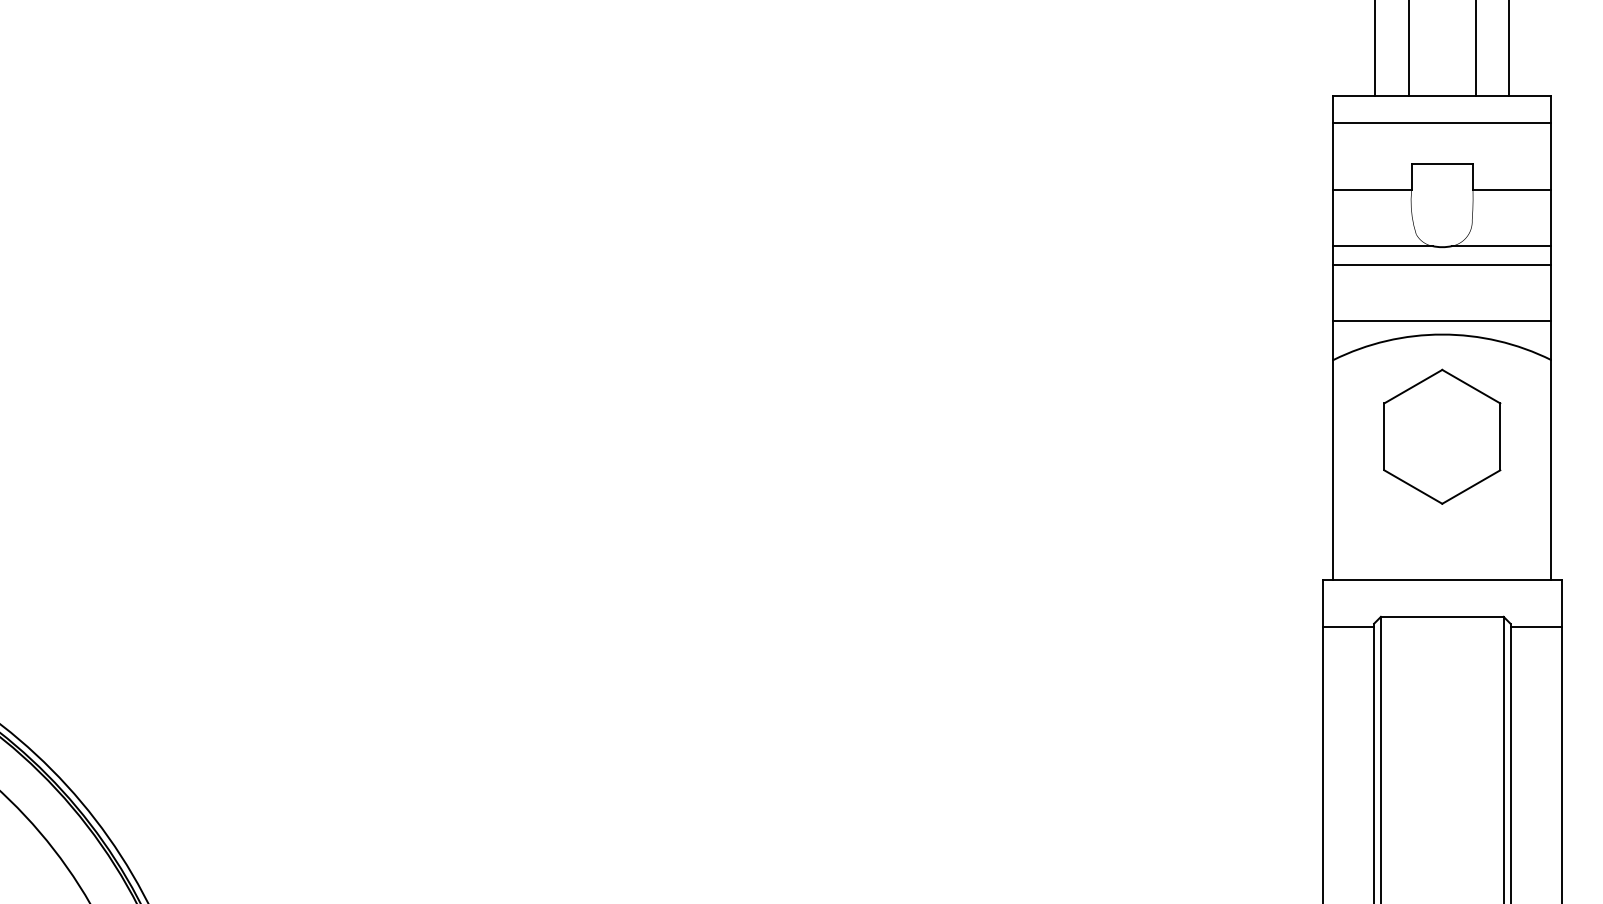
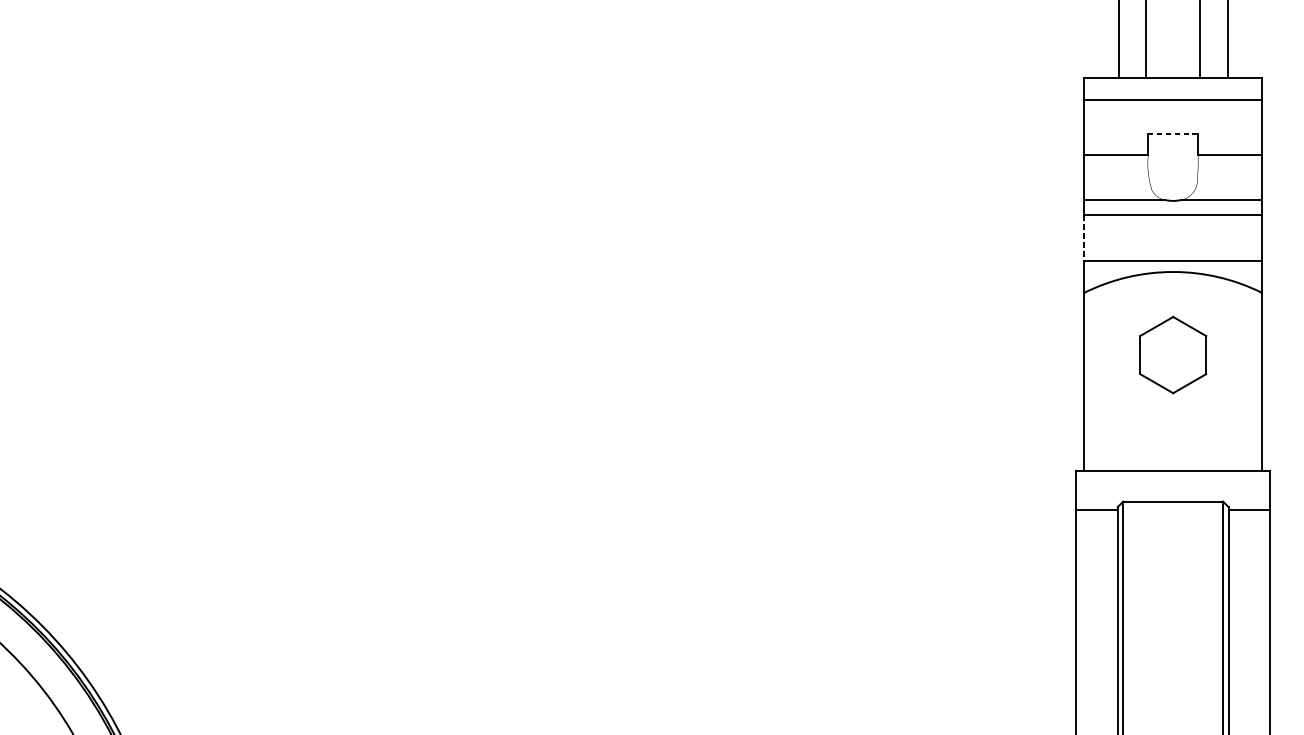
line: (1442, 164) -> (1173, 133), solid -> dashed
line: (1333, 292) -> (1084, 237), solid -> dashed
part: (1442, 436) -> (1173, 354), size x0.7

